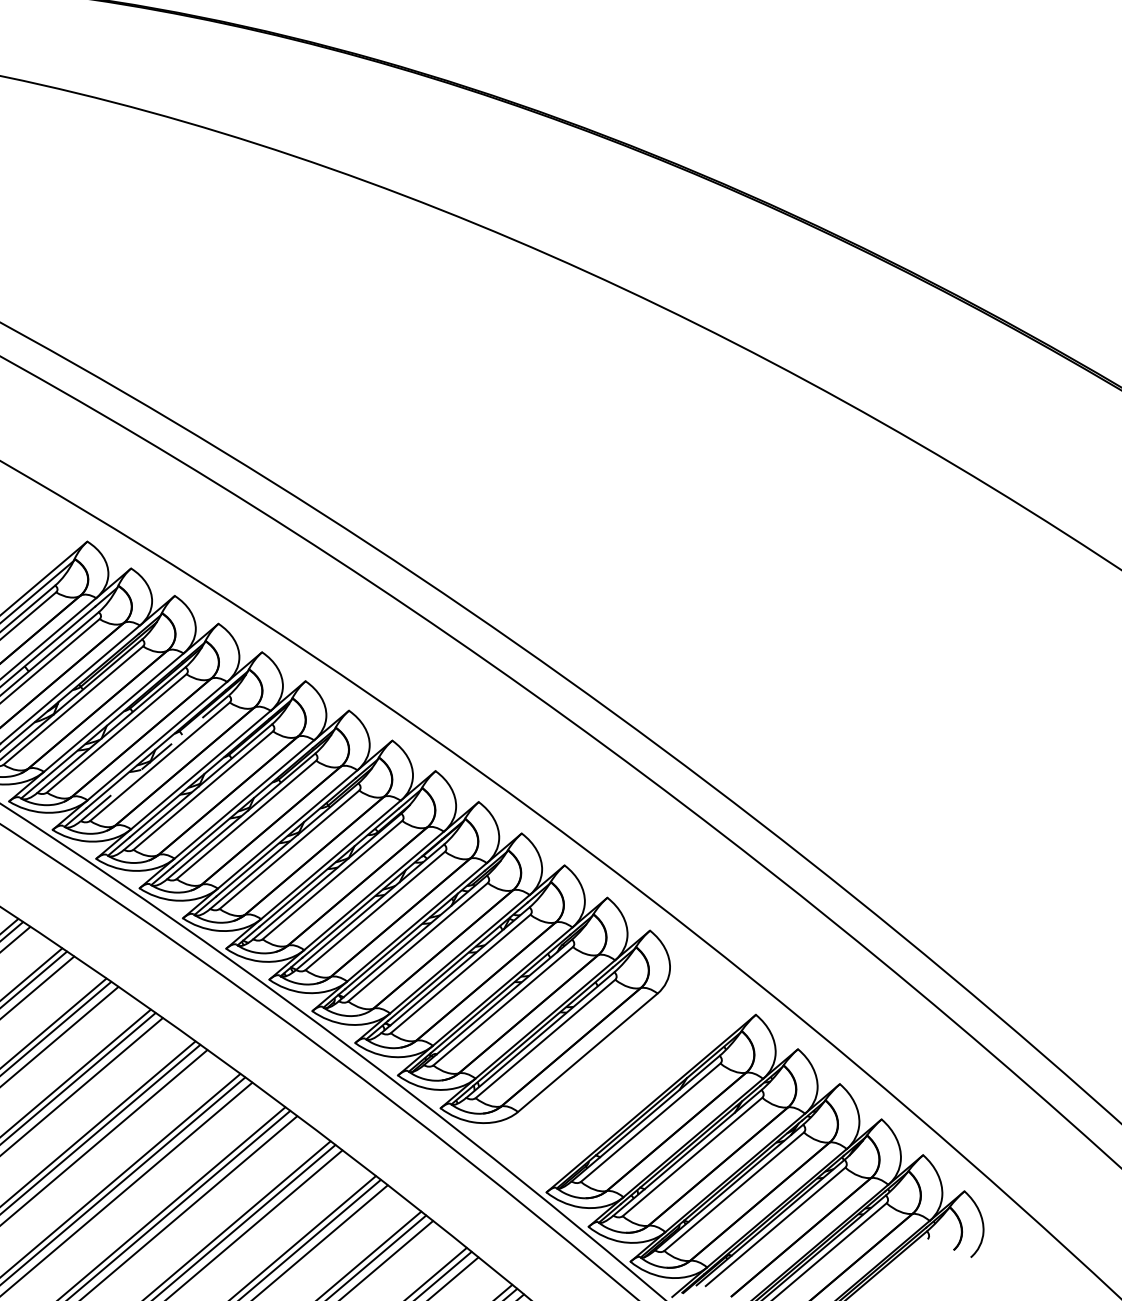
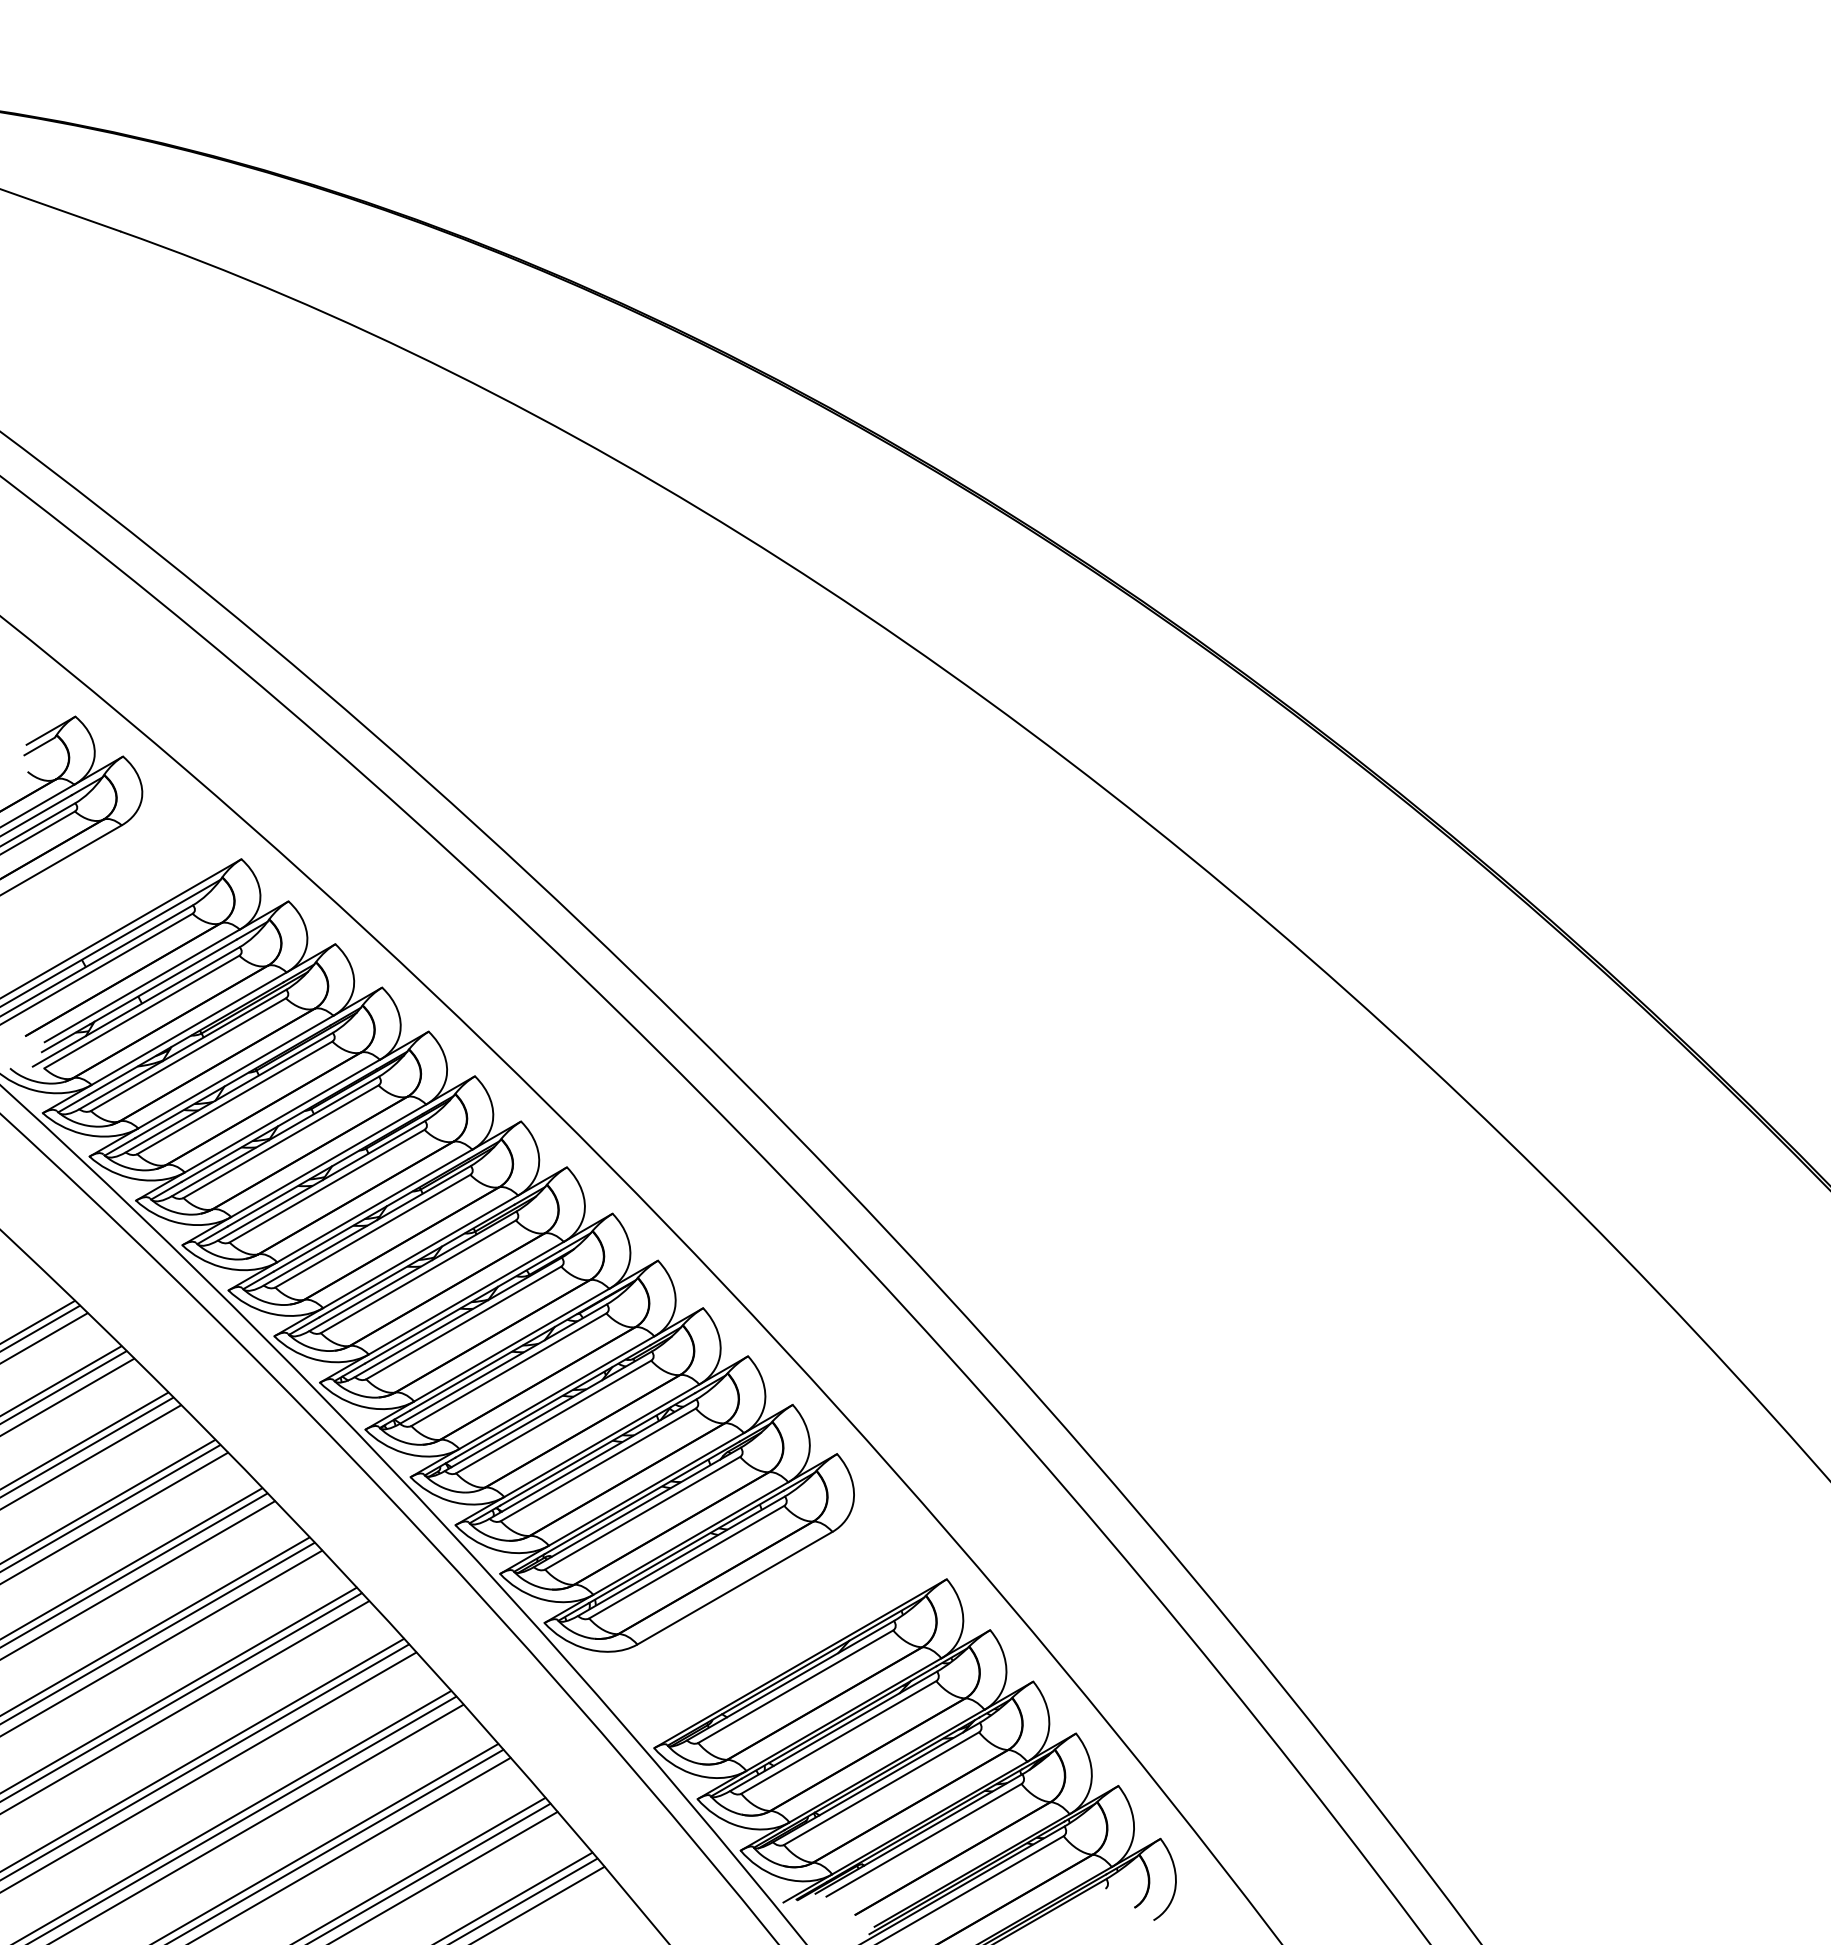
line: (154, 758) -> (275, 1136), dashed -> solid

